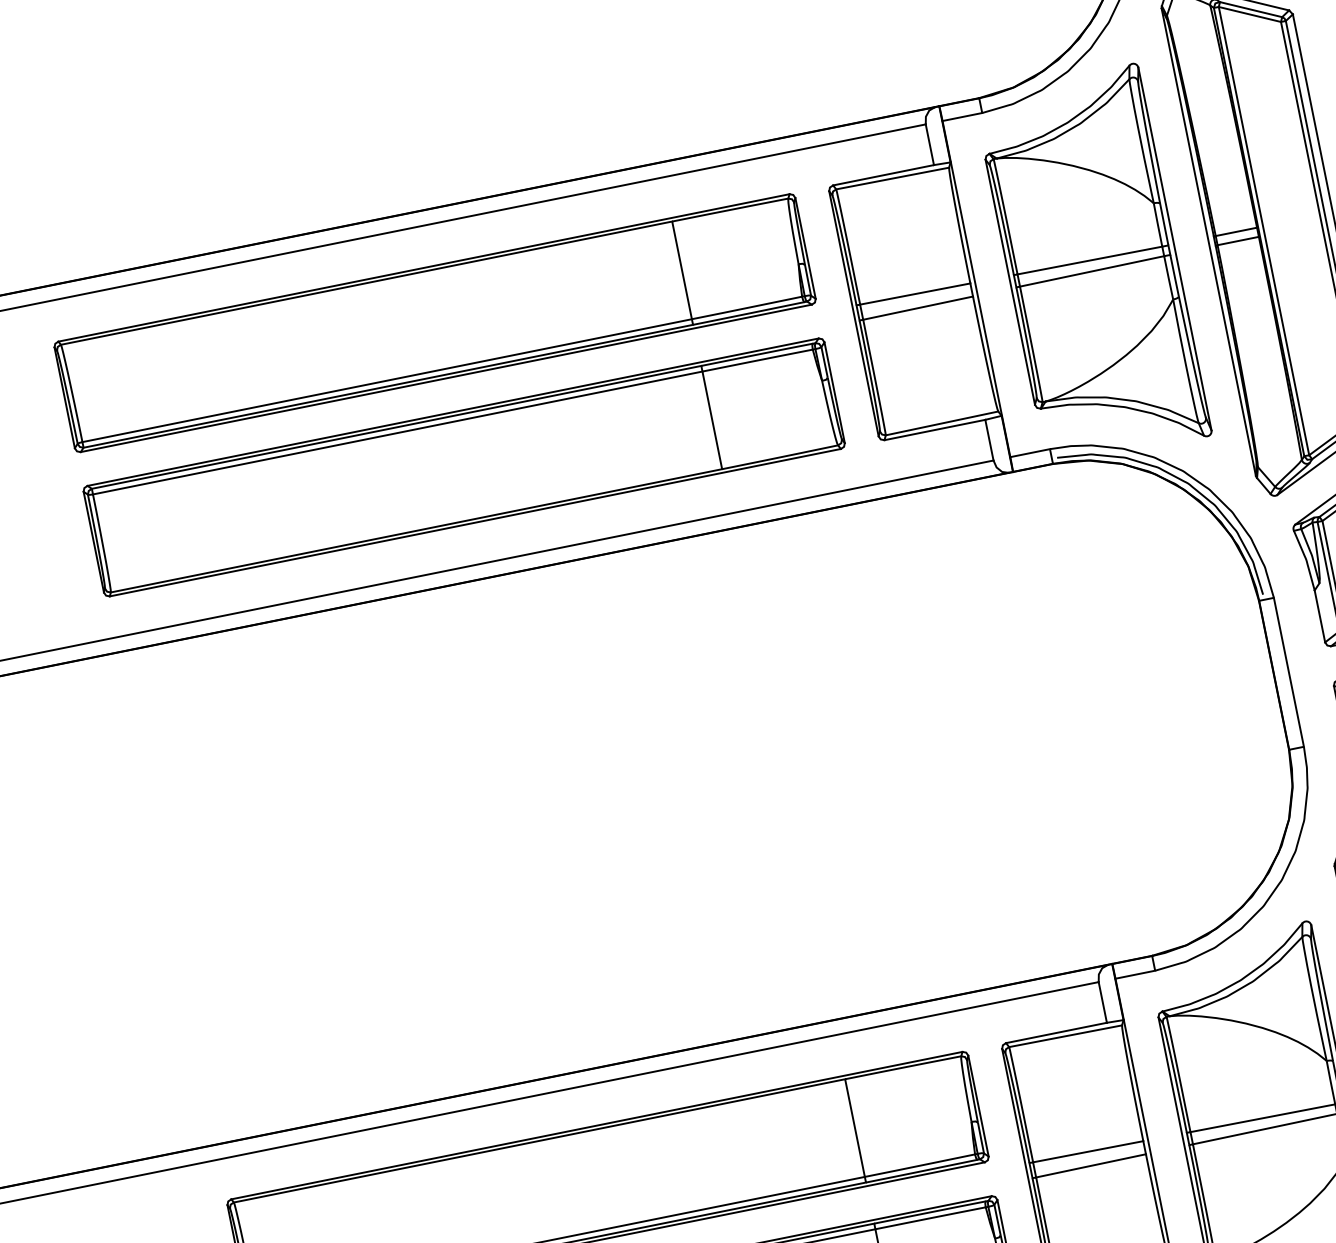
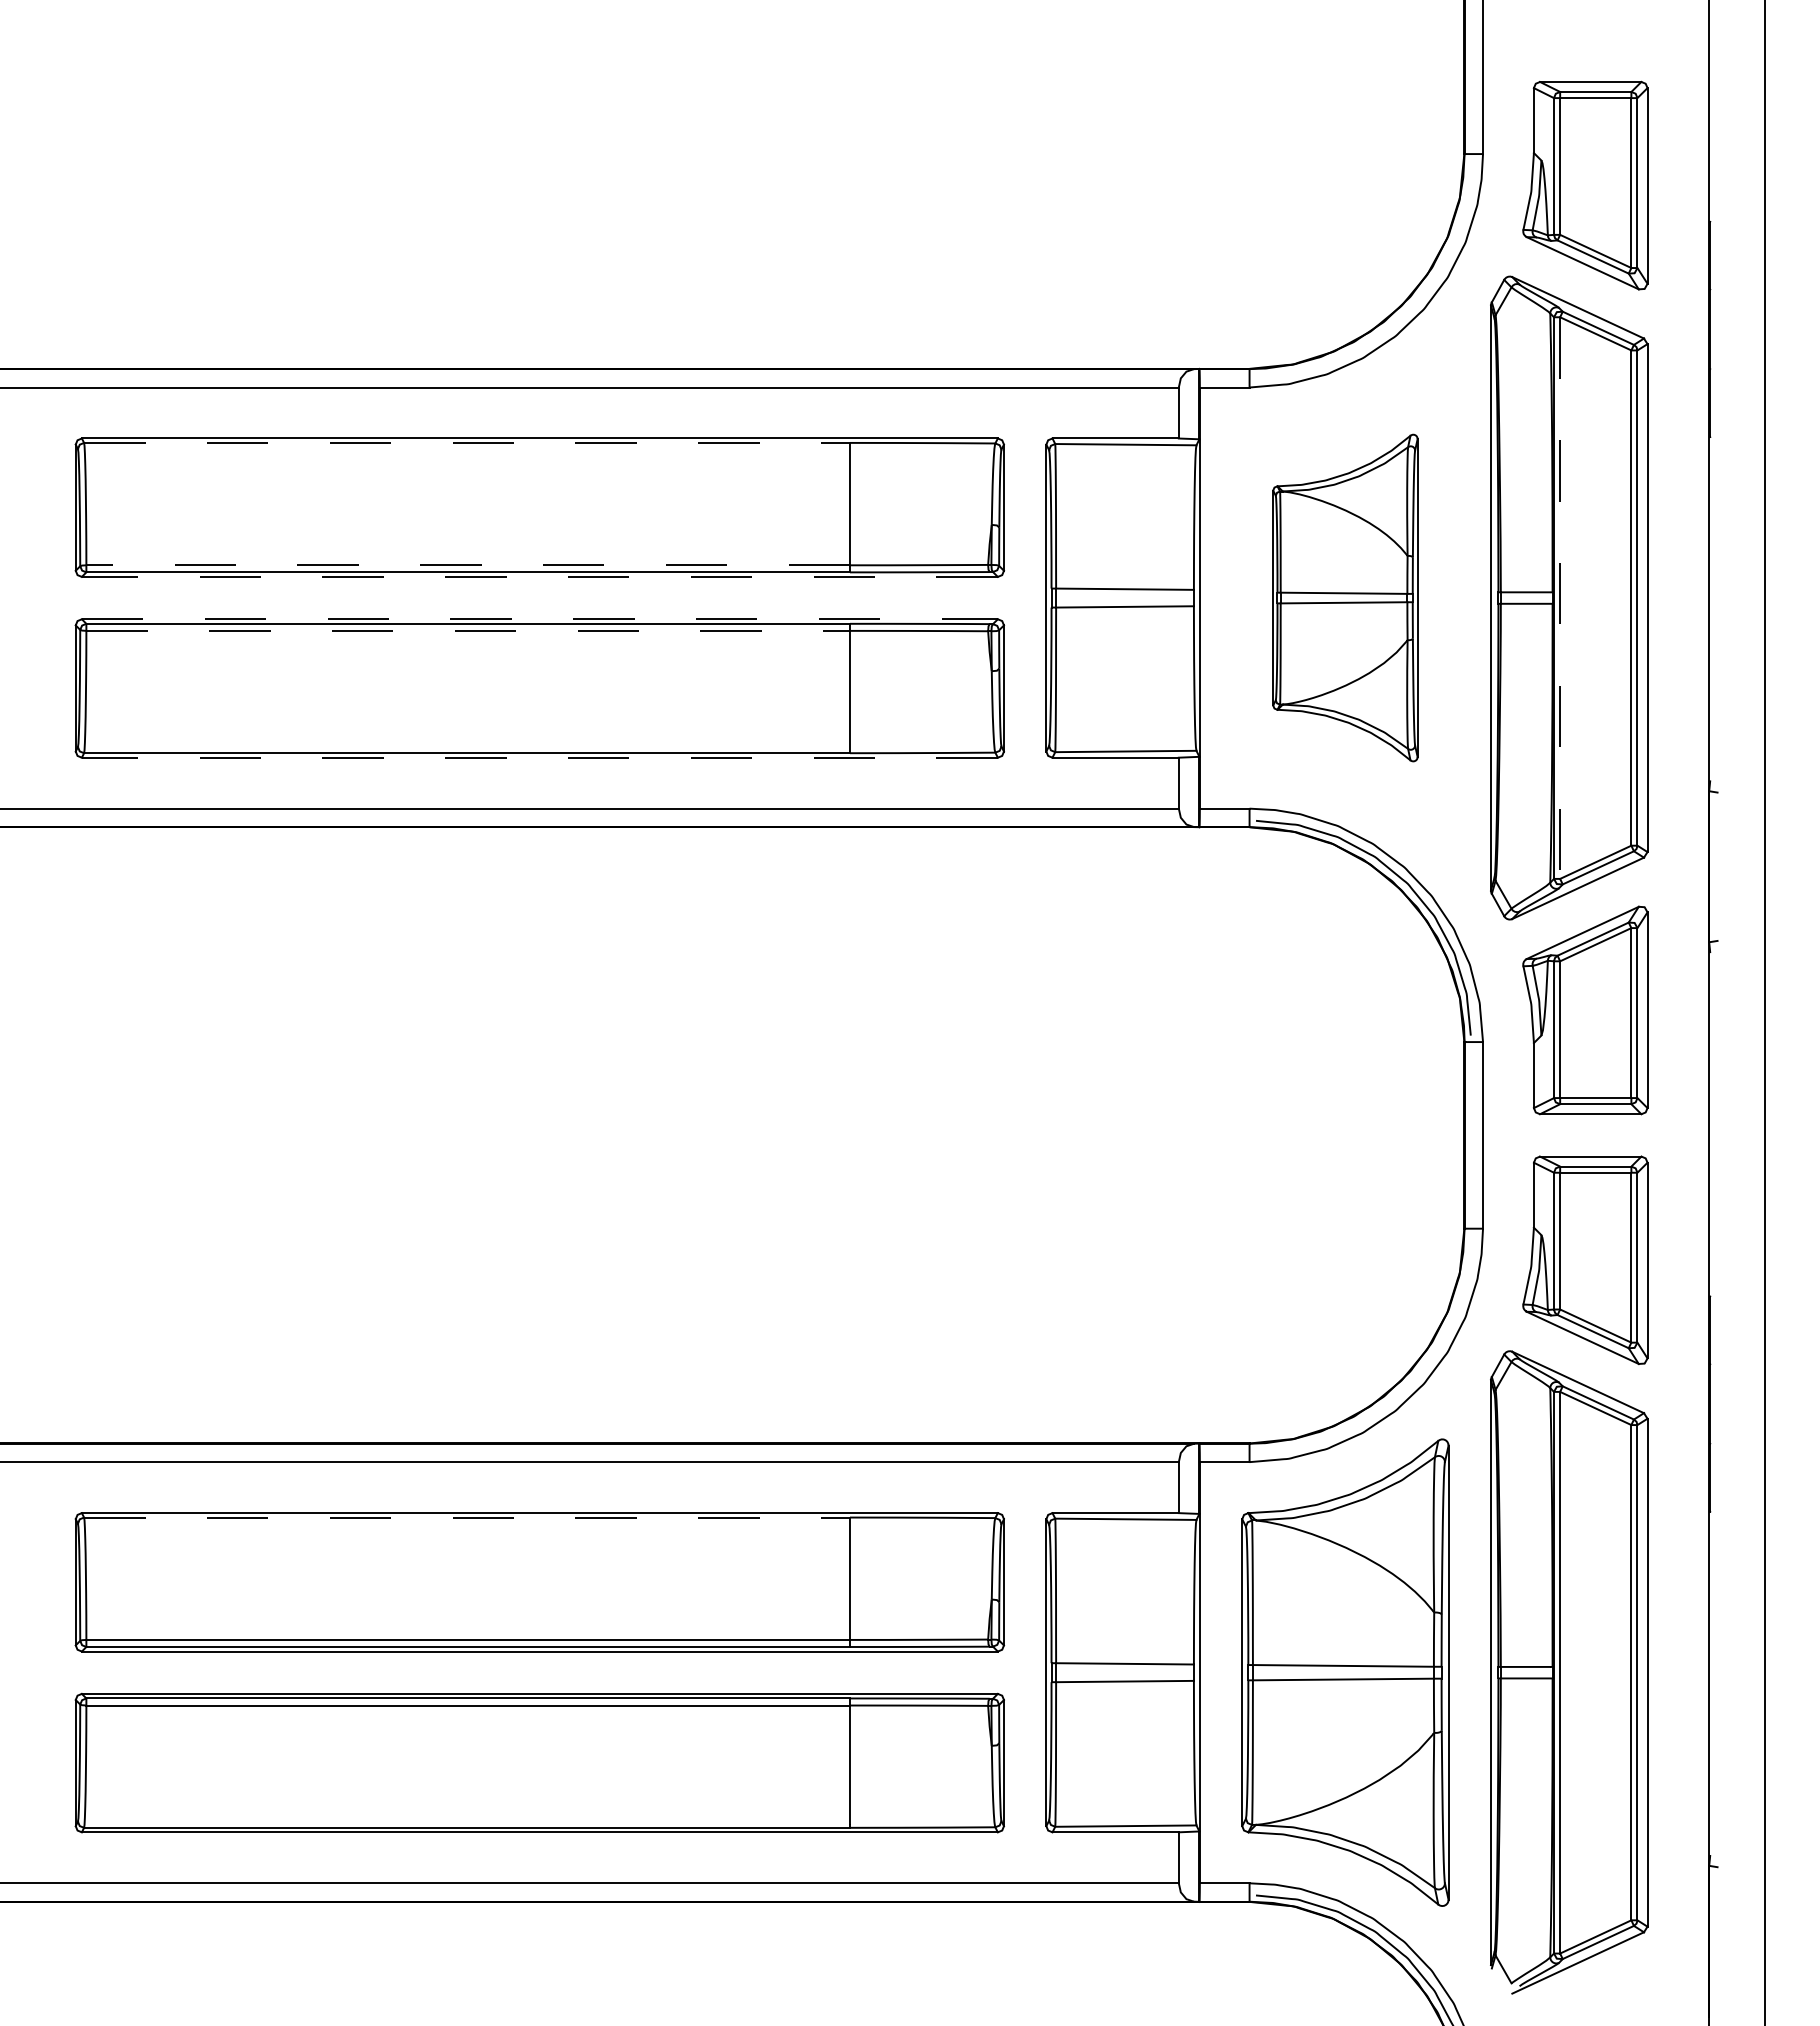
line: (1264, 231) -> (1560, 598), solid -> dashed
part: (1092, 265) -> (1345, 597), size x0.7
line: (366, 282) -> (467, 442), solid -> dashed
line: (445, 378) -> (539, 576), solid -> dashed
line: (387, 380) -> (468, 565), solid -> dashed
line: (452, 412) -> (539, 619), solid -> dashed
line: (397, 432) -> (468, 630), solid -> dashed
line: (475, 522) -> (539, 757), solid -> dashed
line: (539, 1140) -> (467, 1517), solid -> dashed

